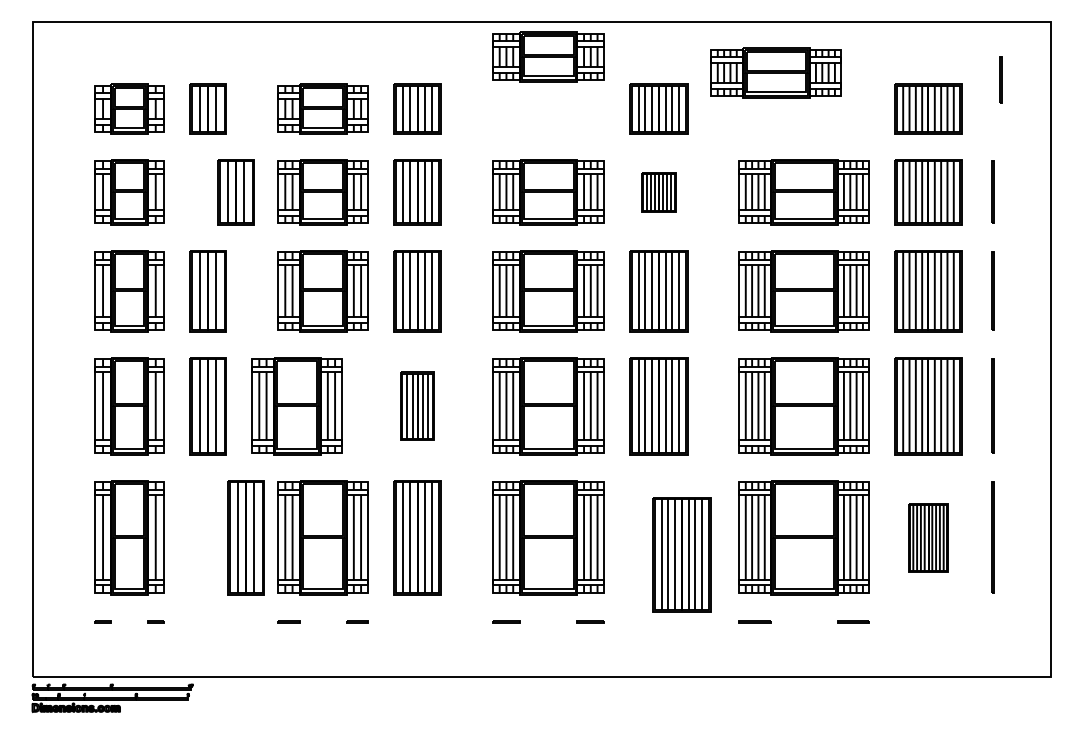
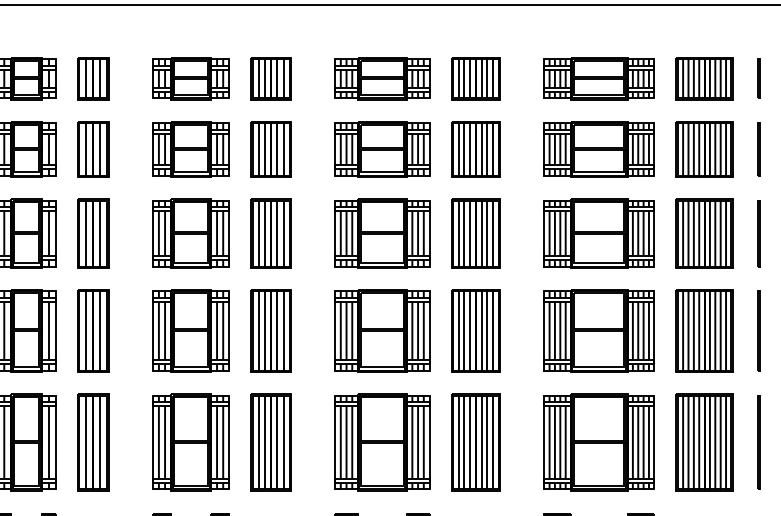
part: (548, 56) -> (382, 78), moved
part: (775, 72) -> (598, 78), moved
line: (1000, 79) -> (758, 78), moved
part: (235, 192) -> (92, 149), moved
part: (658, 192) -> (475, 149), size x1.67
part: (296, 406) -> (190, 331), moved
part: (417, 406) -> (271, 331), size x1.43
part: (245, 537) -> (92, 442), moved
part: (928, 537) -> (704, 442), size x1.67
part: (681, 554) -> (475, 442), moved

